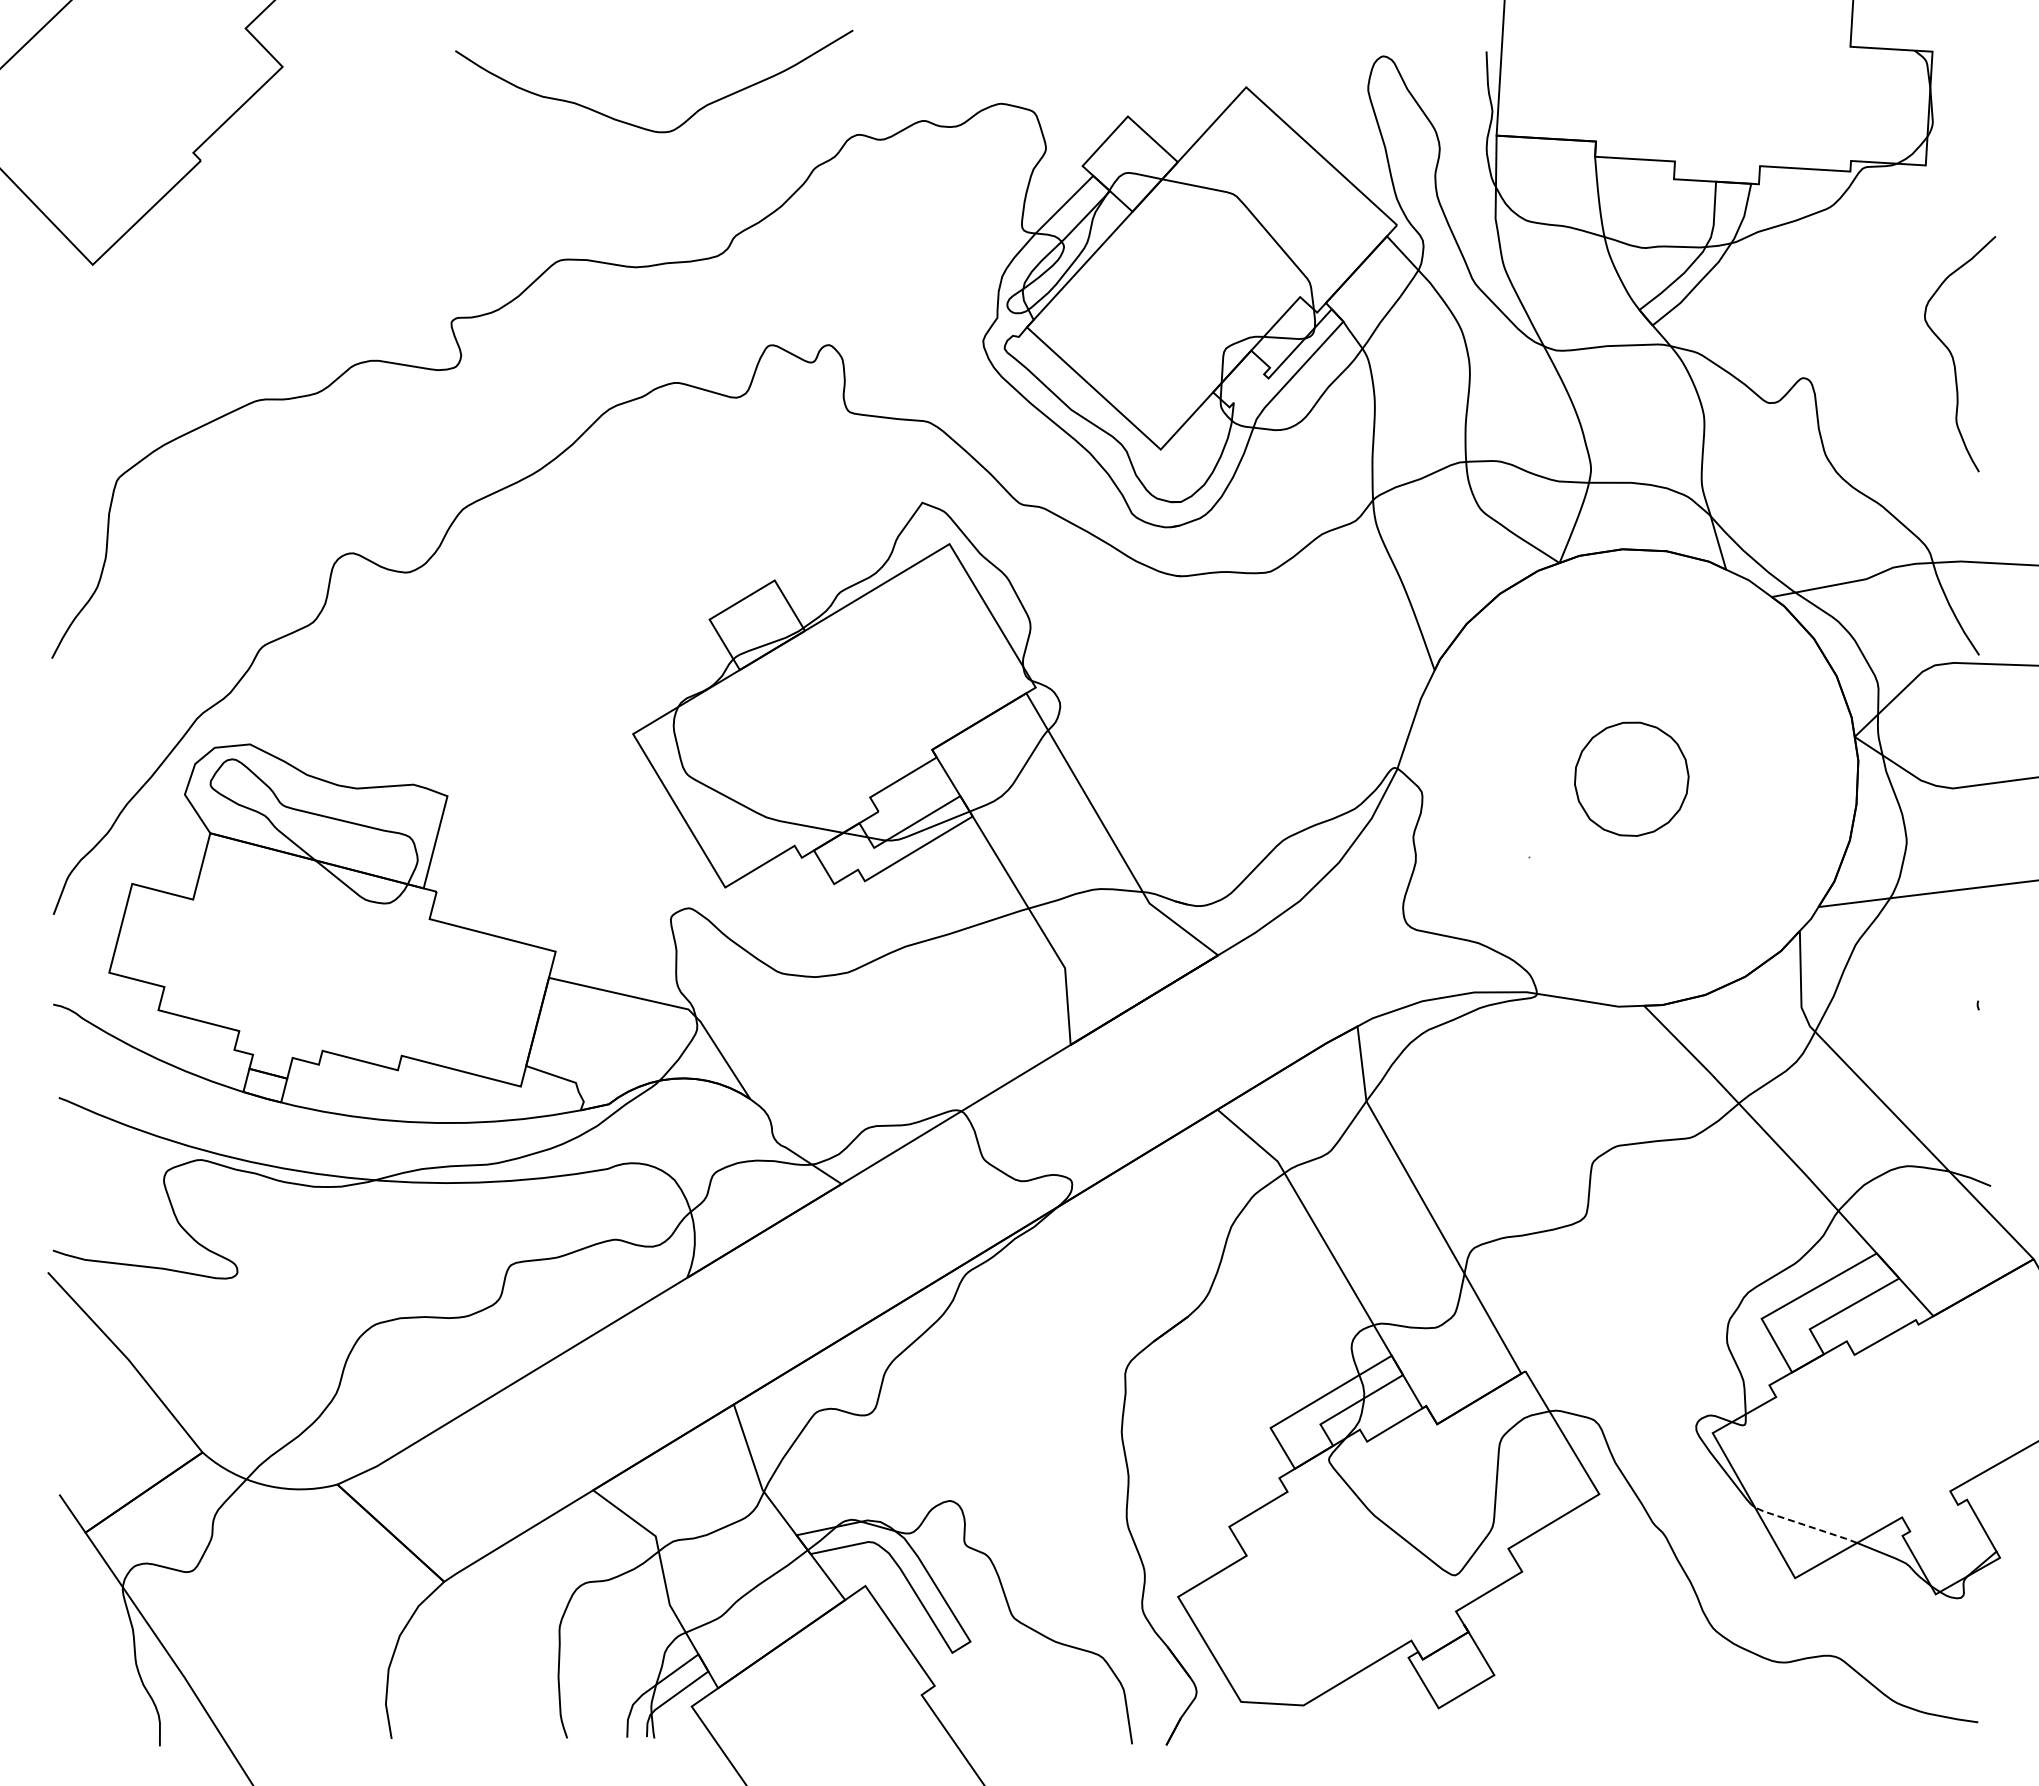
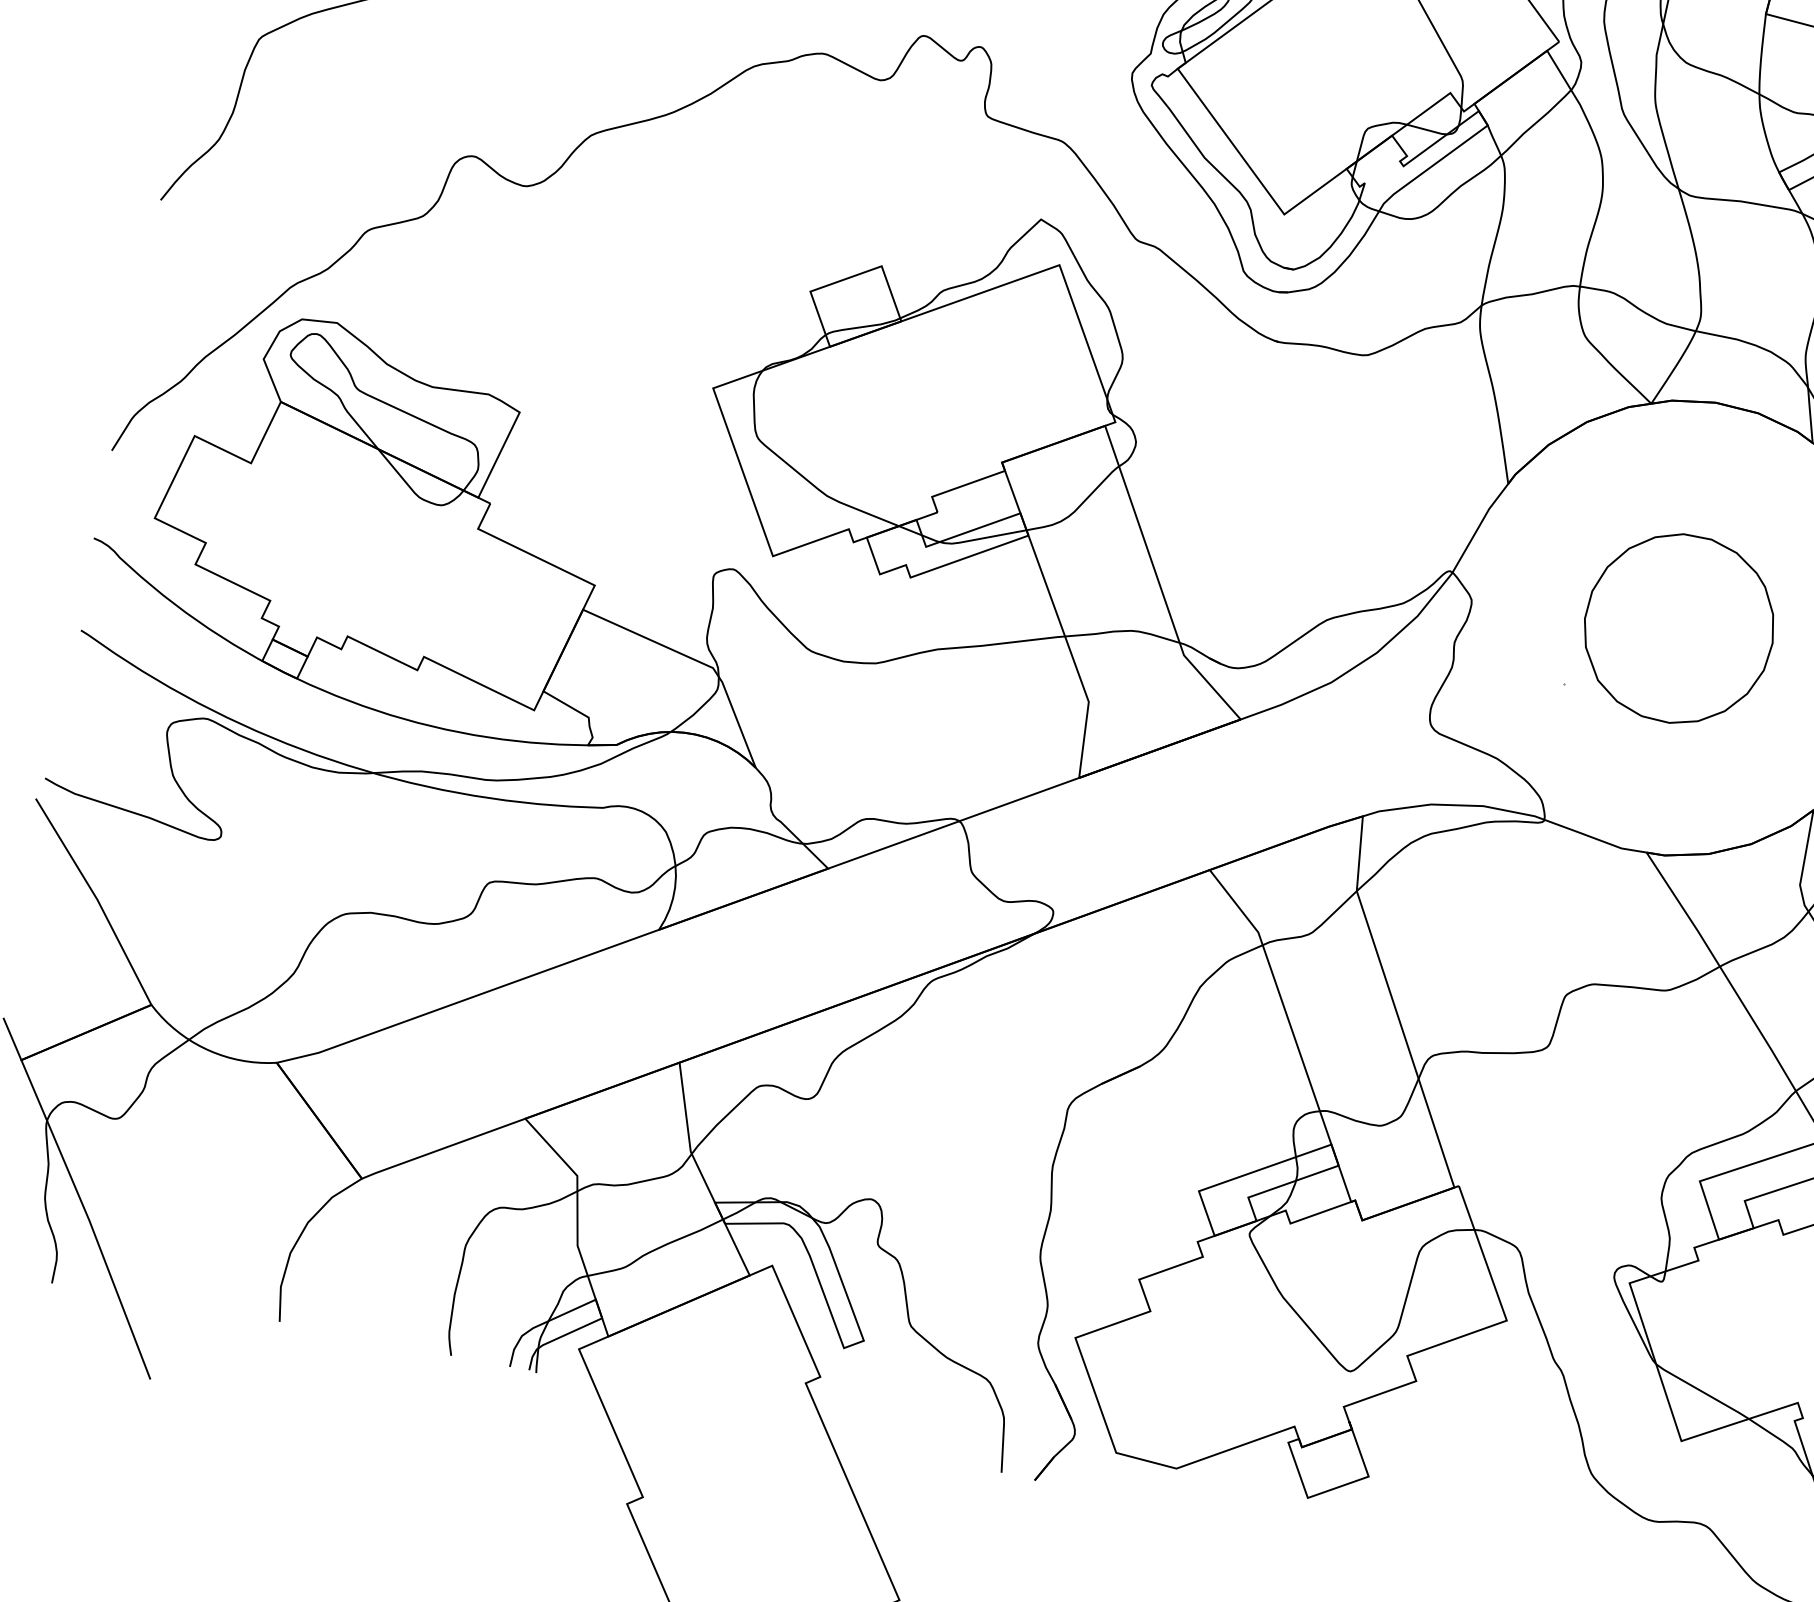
part: (1631, 779) -> (1678, 629), size x1.67
line: (1806, 1525) -> (1702, 1391), dashed -> solid

